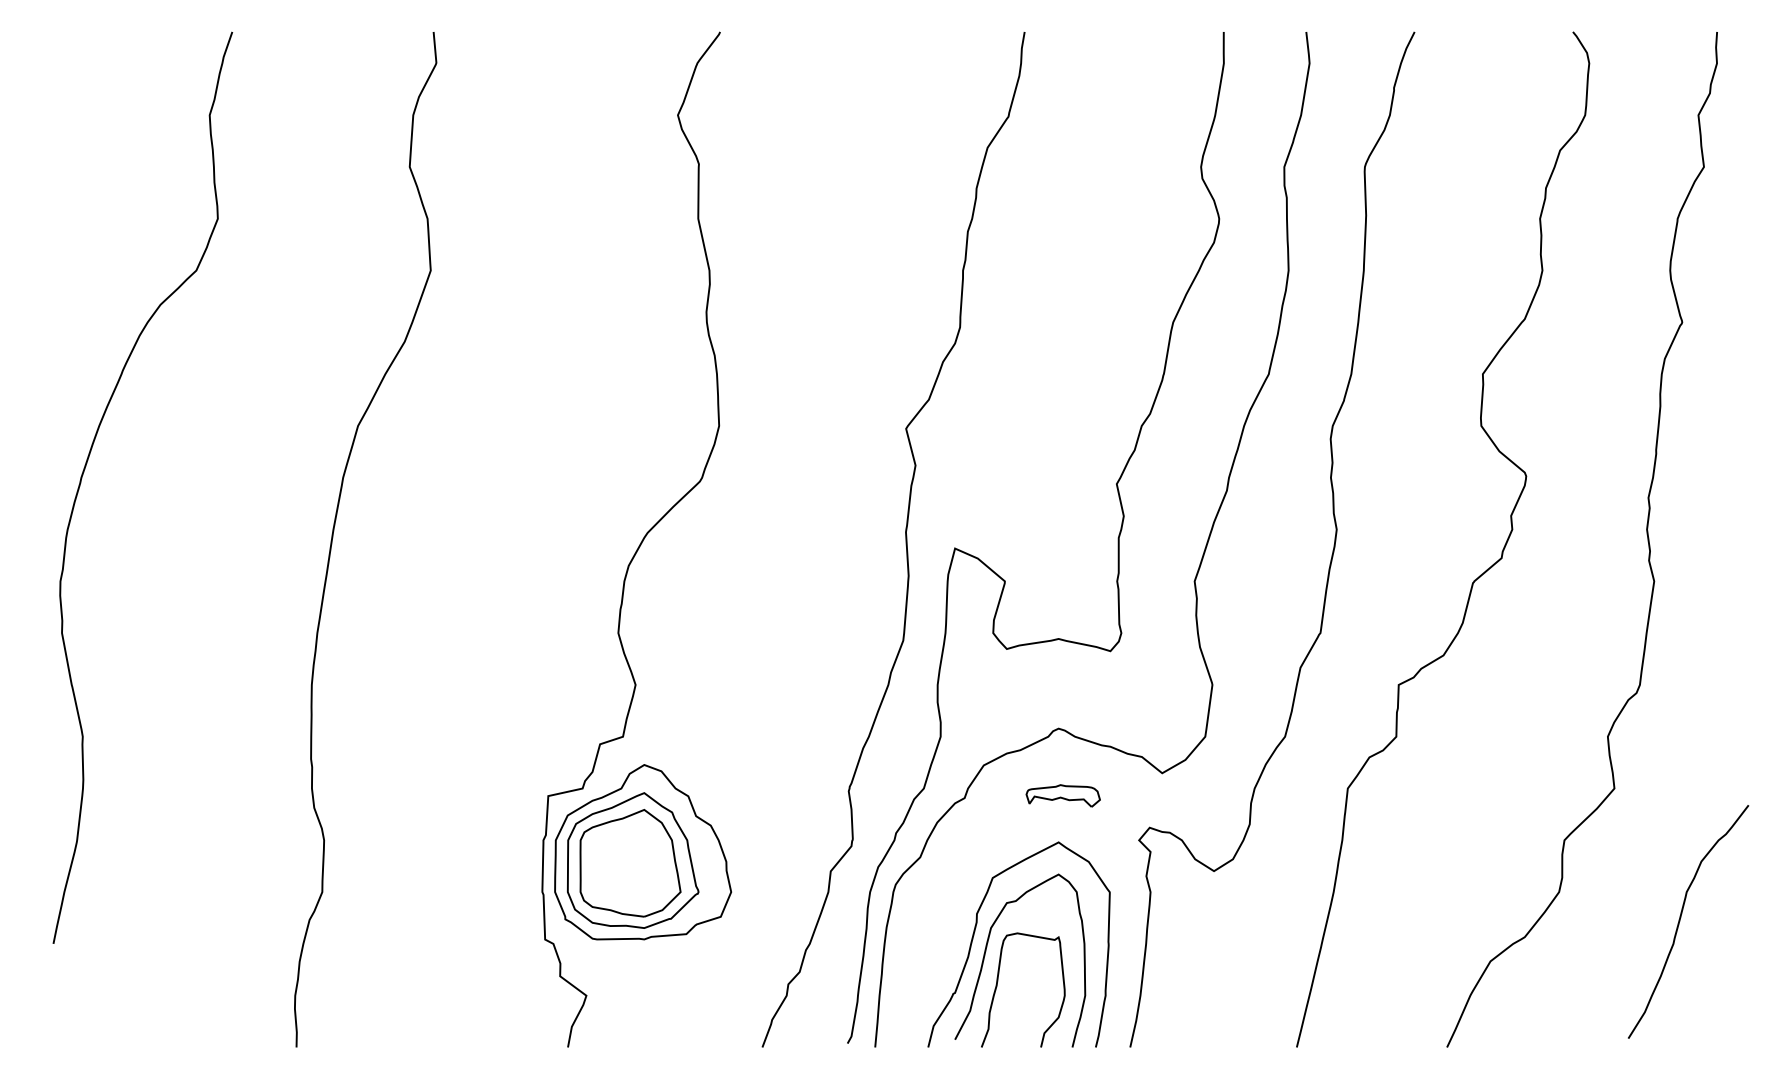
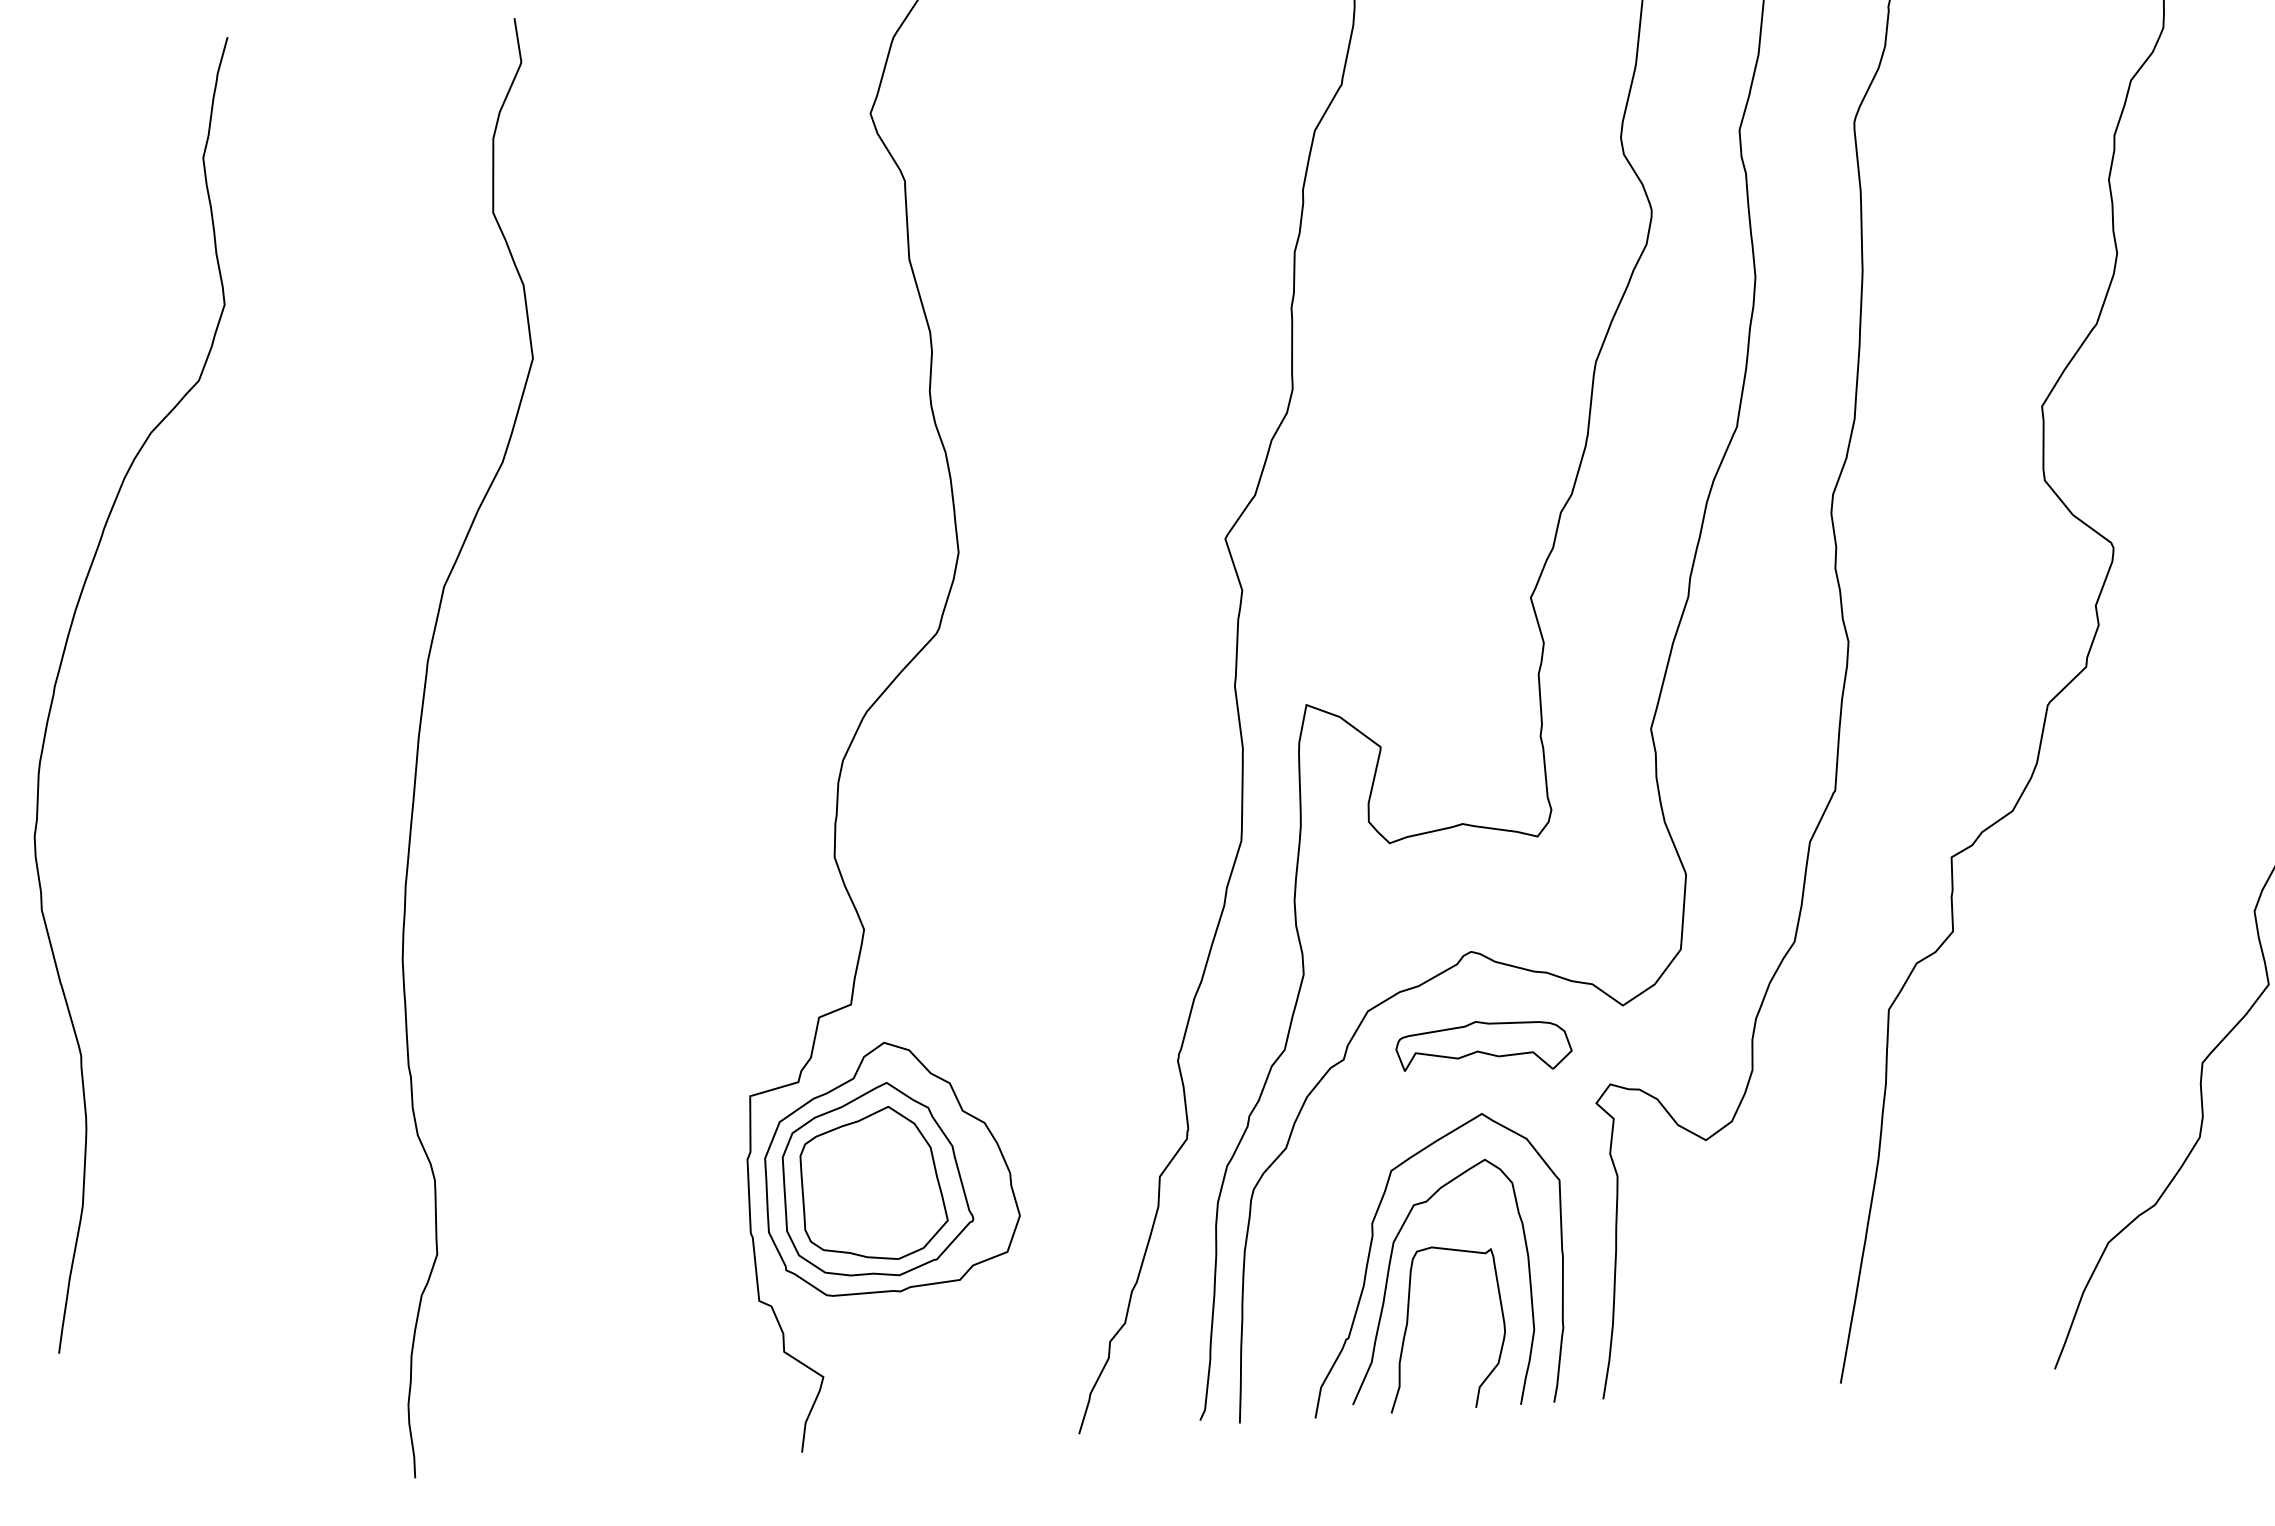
part: (1063, 795) -> (1484, 1046), size x1.67

